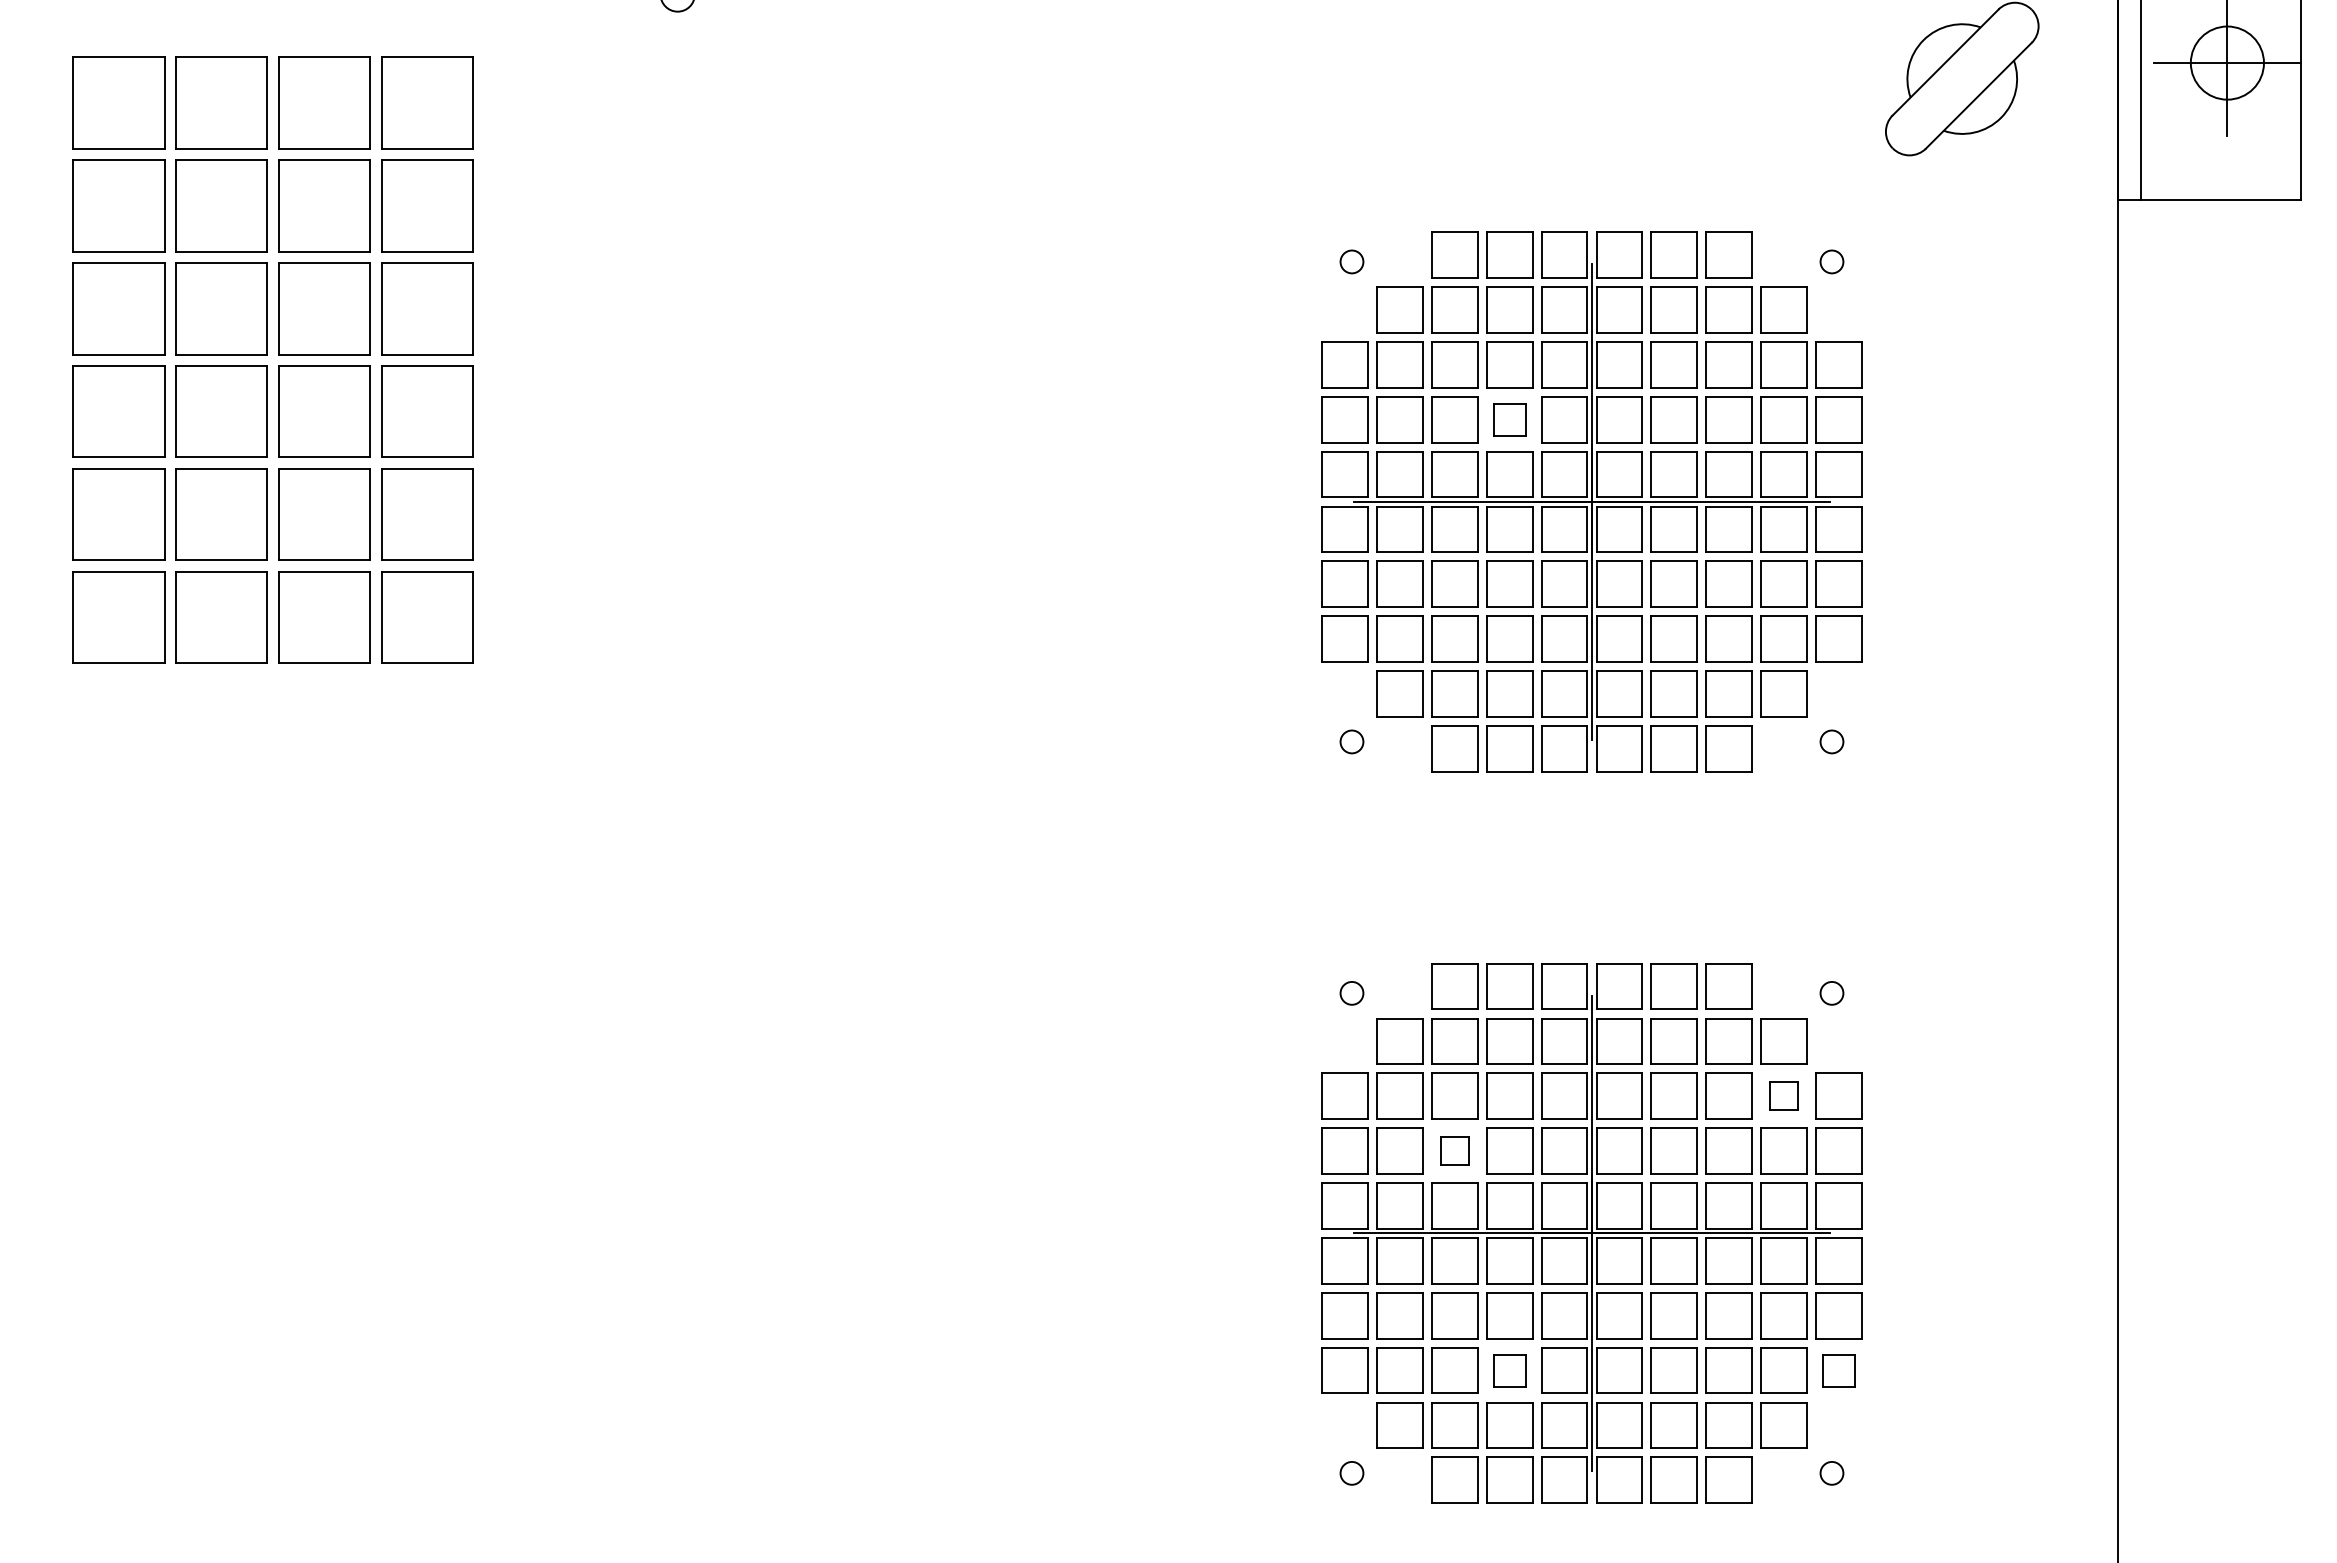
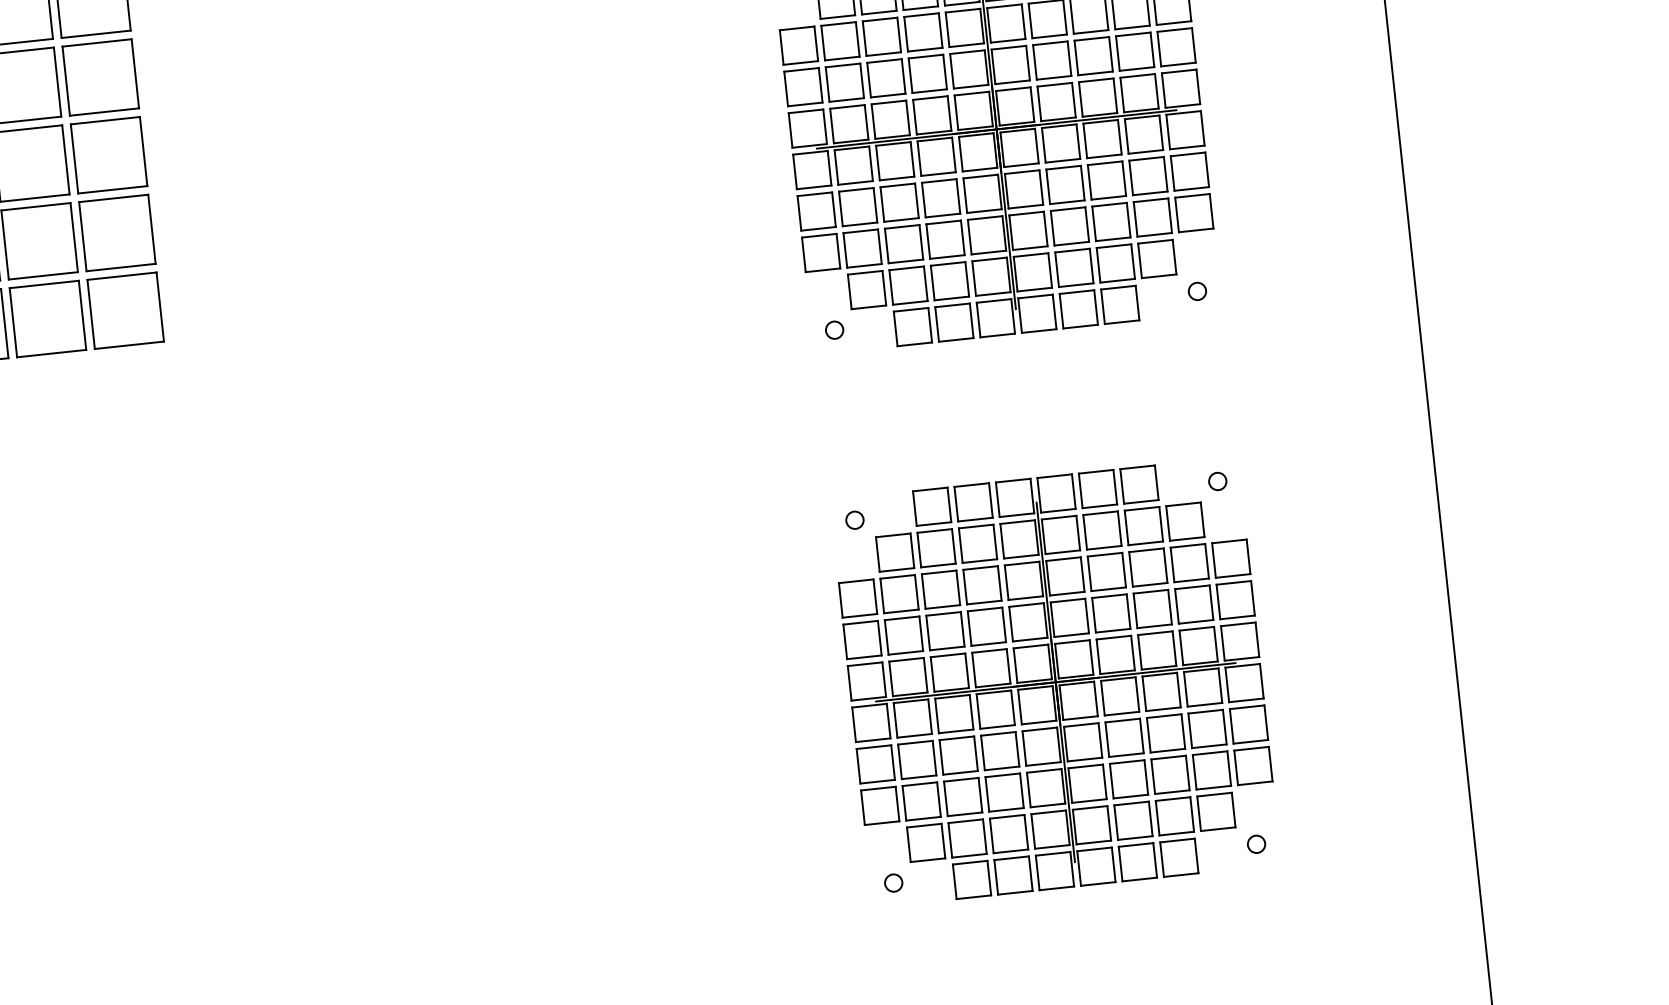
part: (1509, 419) -> (927, 73), size x1.43
part: (1783, 1095) -> (1189, 562), size x1.67
part: (1454, 1150) -> (945, 630), size x1.67
part: (1509, 1370) -> (1004, 792), size x1.43
part: (1838, 1370) -> (1253, 766), size x1.43

